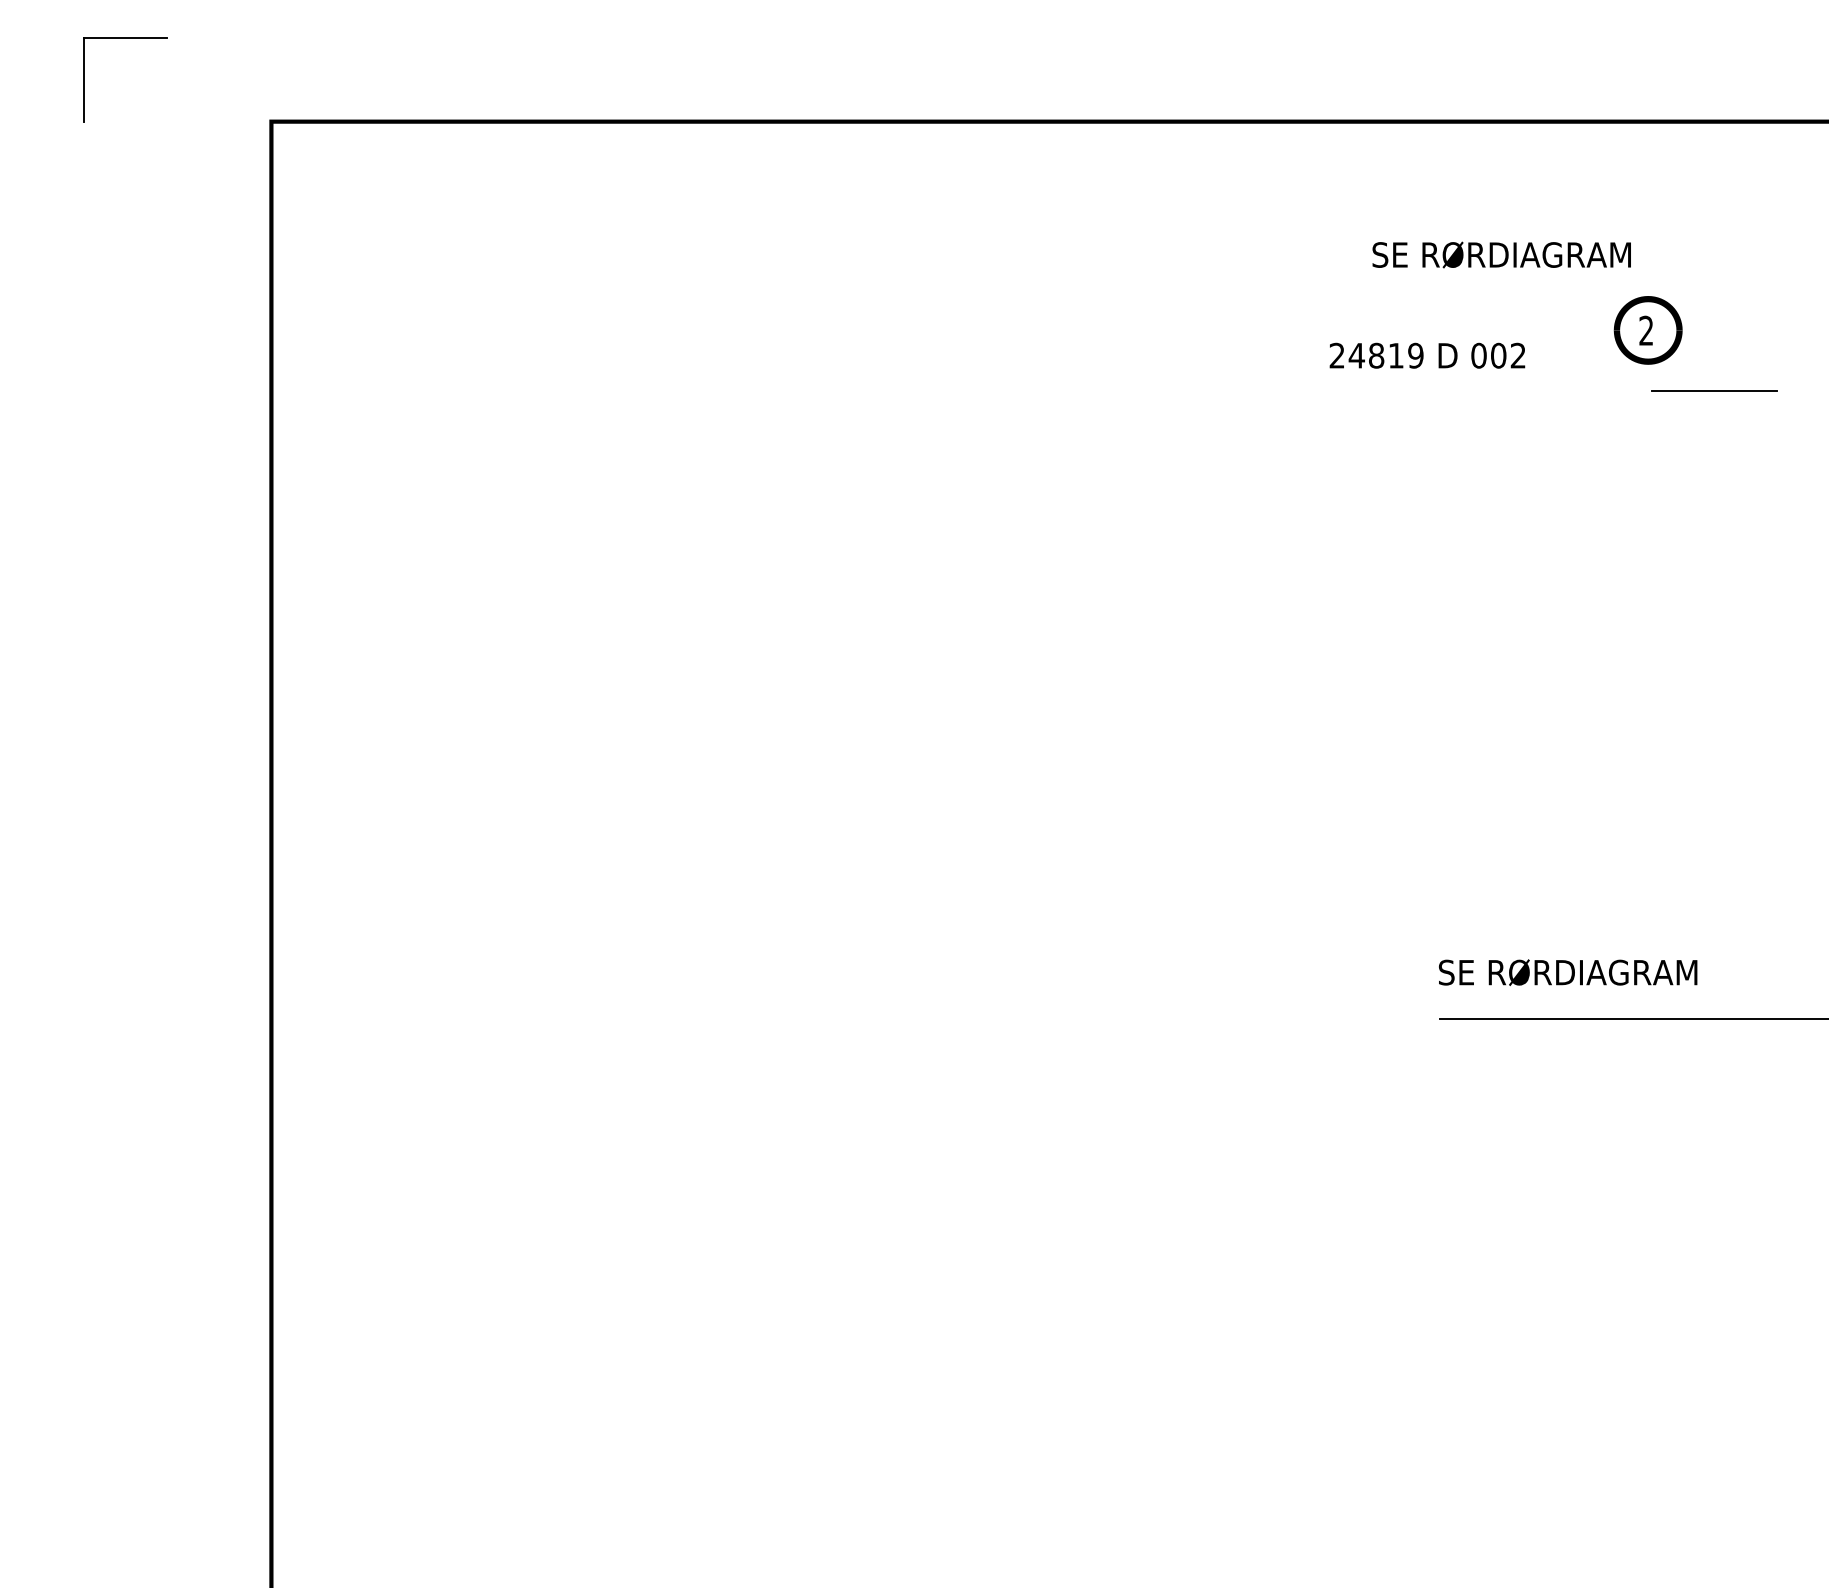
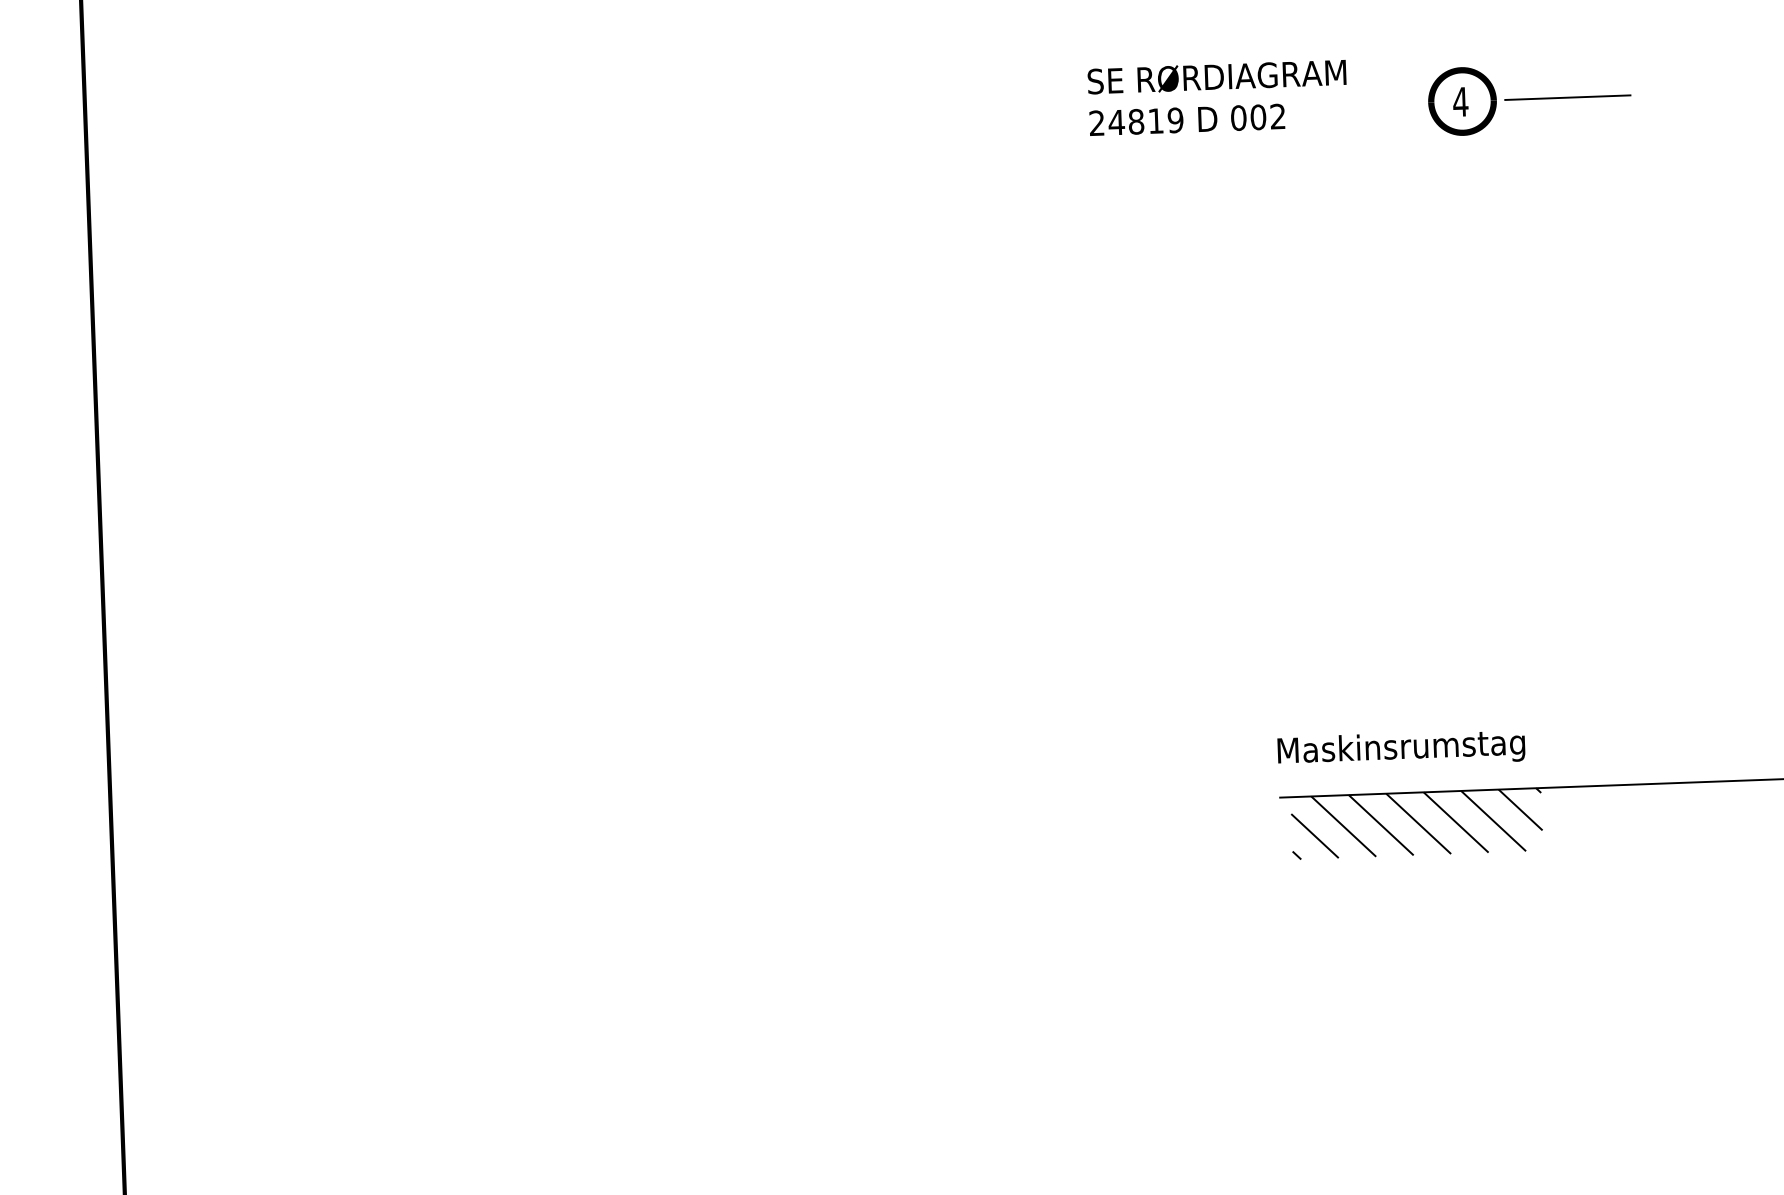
text: (1501, 254) -> (1216, 76), moved
text: (1645, 330) -> (1459, 101), 2 -> 4
text: (1427, 355) -> (1187, 119), moved
line: (1714, 390) -> (1567, 96), moved
text: (1567, 975) -> (1405, 749), SE RØRDIAGRAM -> Maskinsrumstag
hatch: (1576, 1050) -> (1417, 823), added

